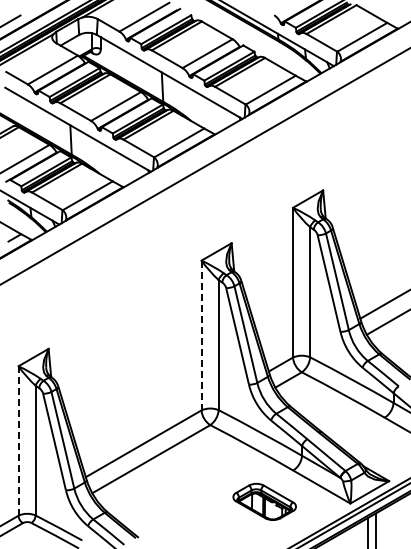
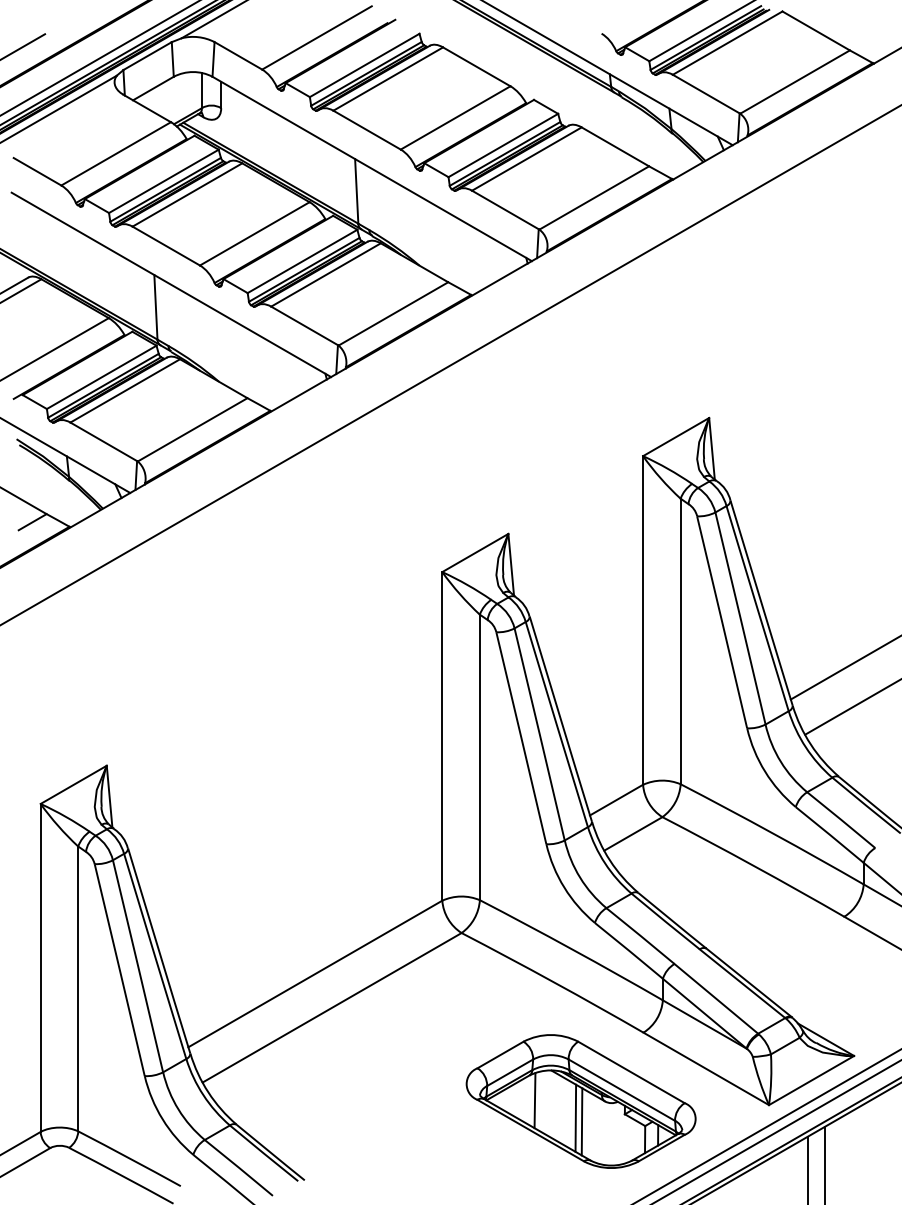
line: (201, 335) -> (442, 736), dashed -> solid
line: (18, 441) -> (40, 968), dashed -> solid
part: (264, 501) -> (580, 1100), size x1.67

